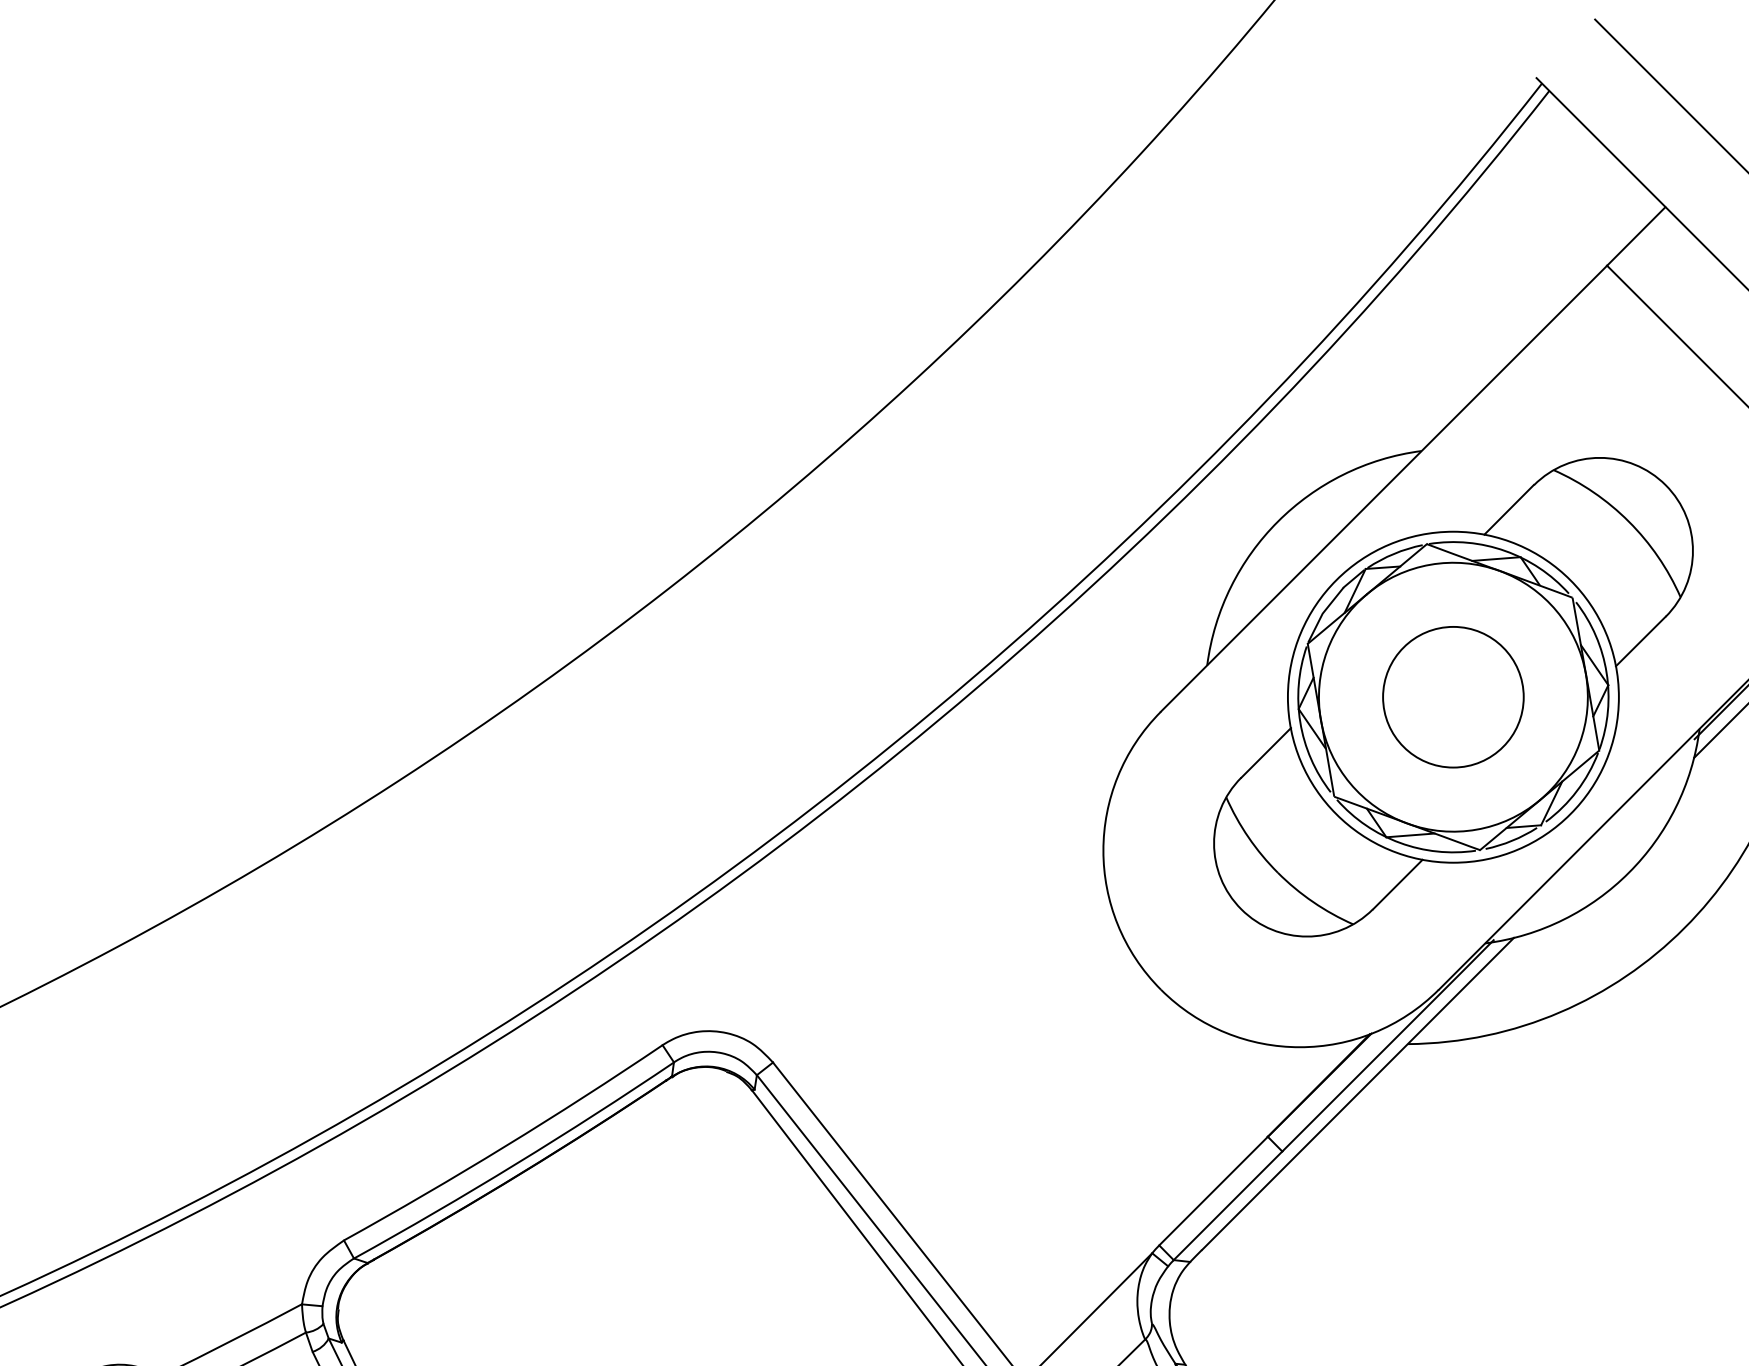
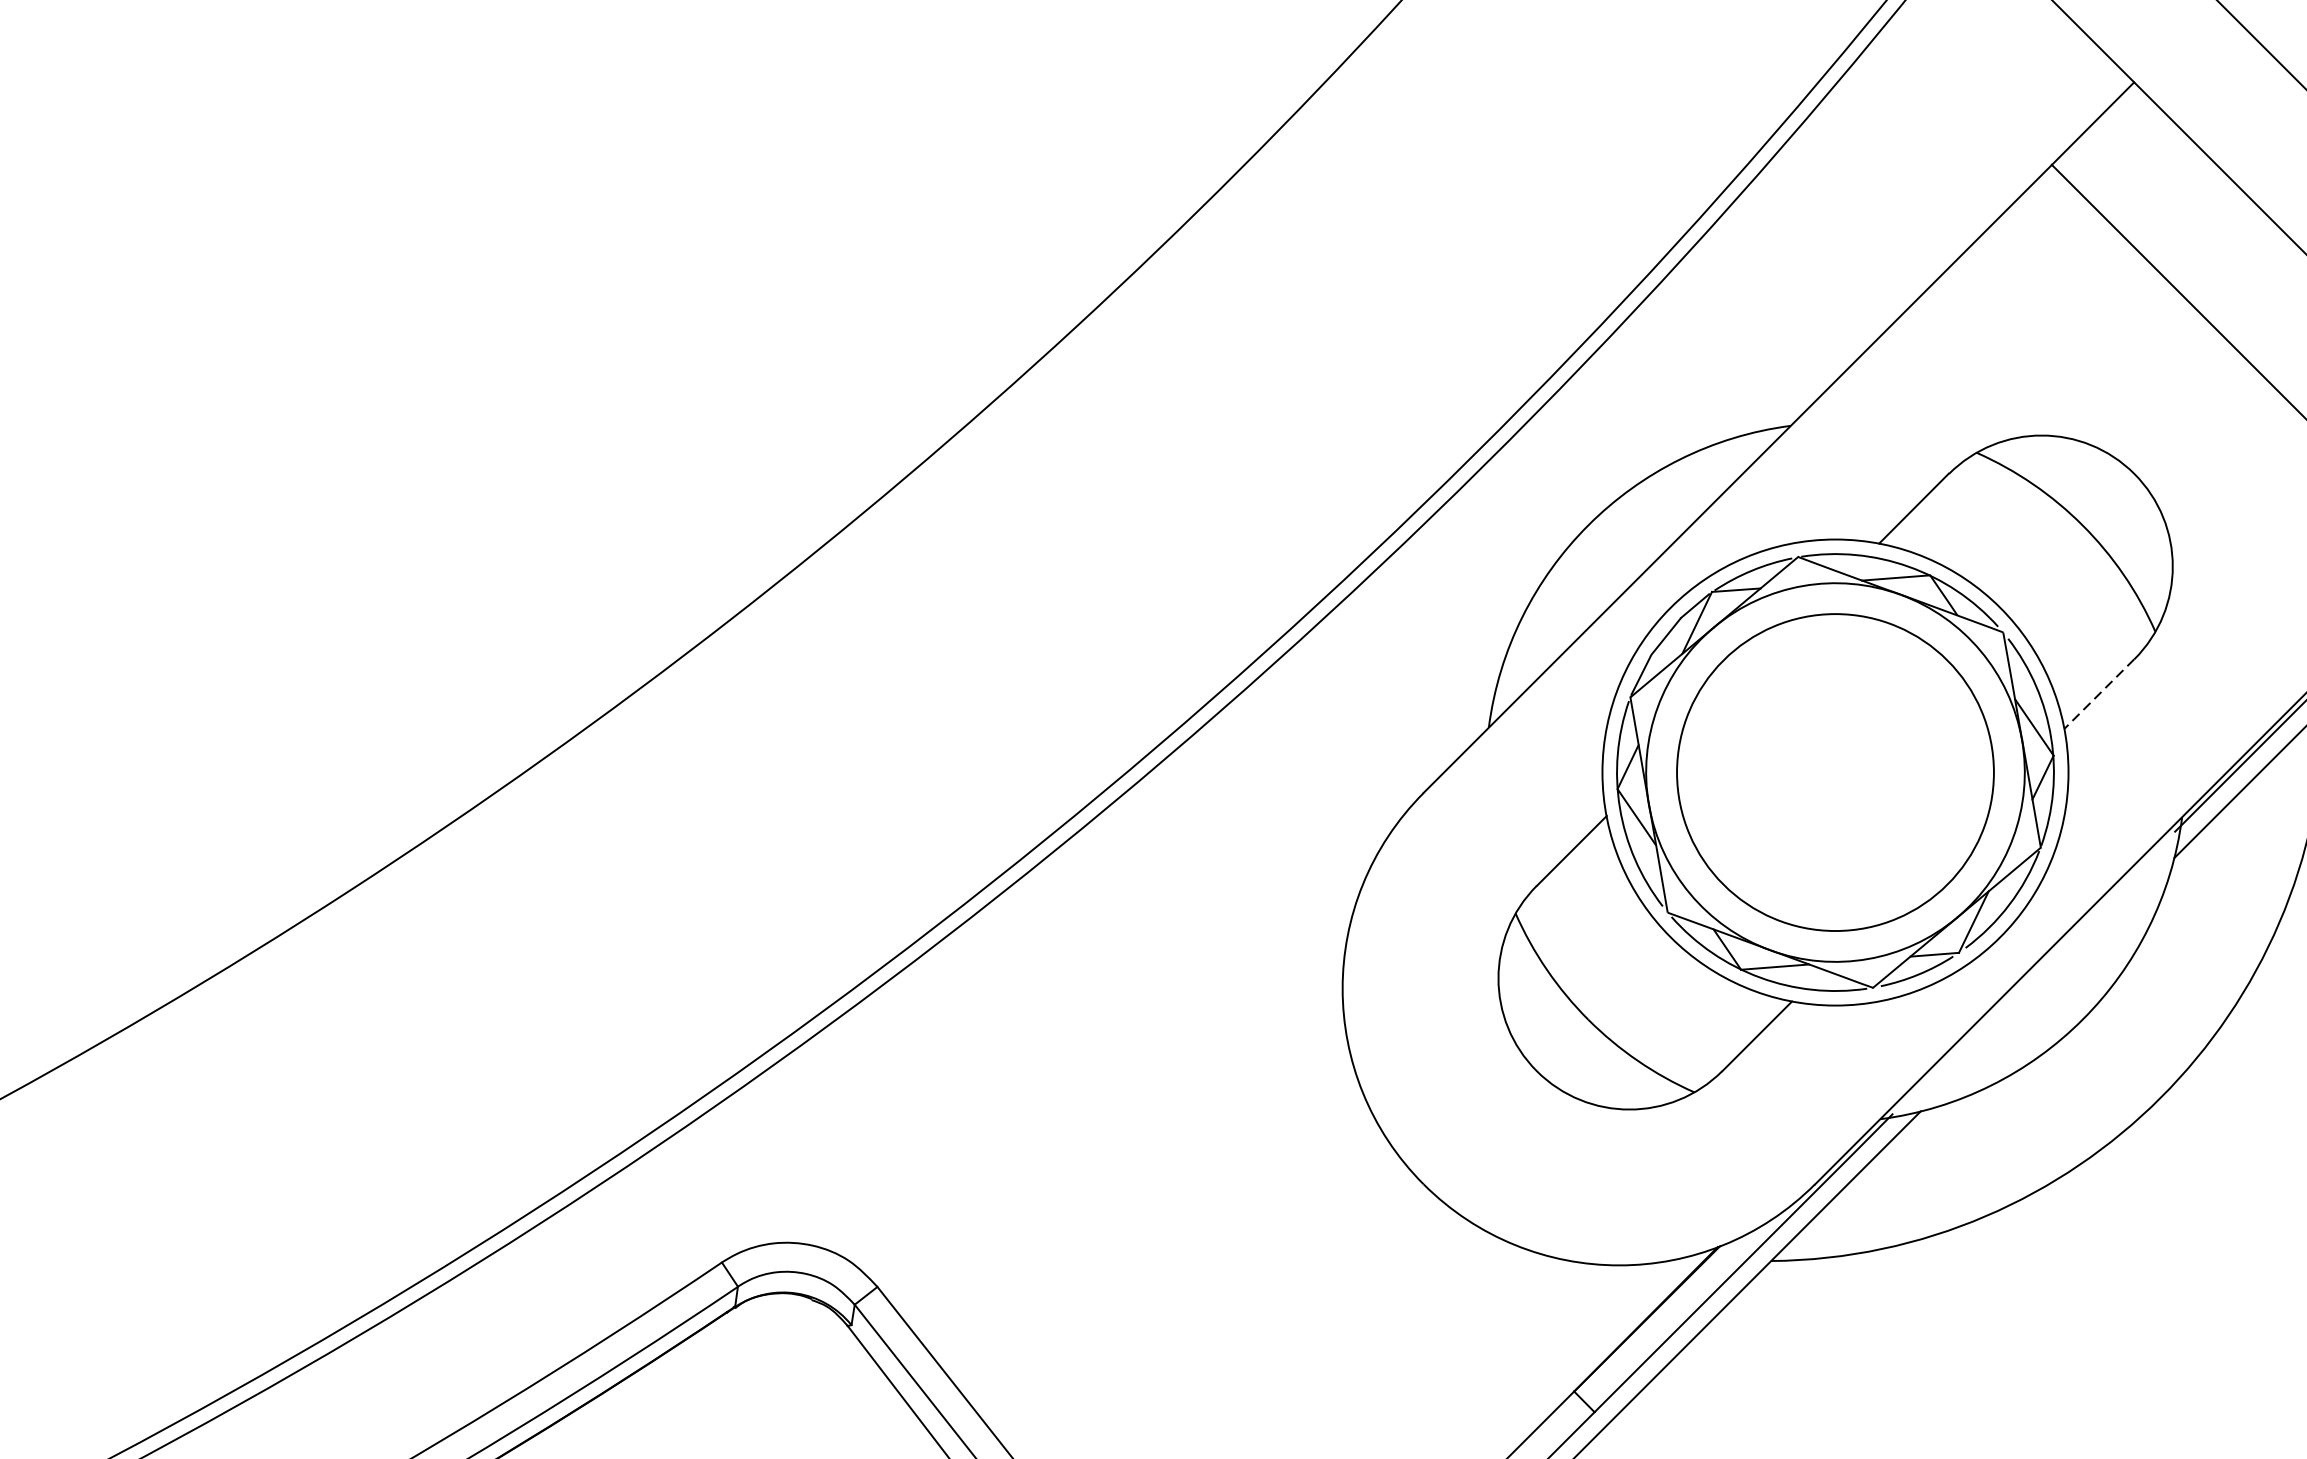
line: (1640, 641) -> (2098, 694), solid -> dashed
circle: (1453, 696) -> (1835, 771), size x1.6

